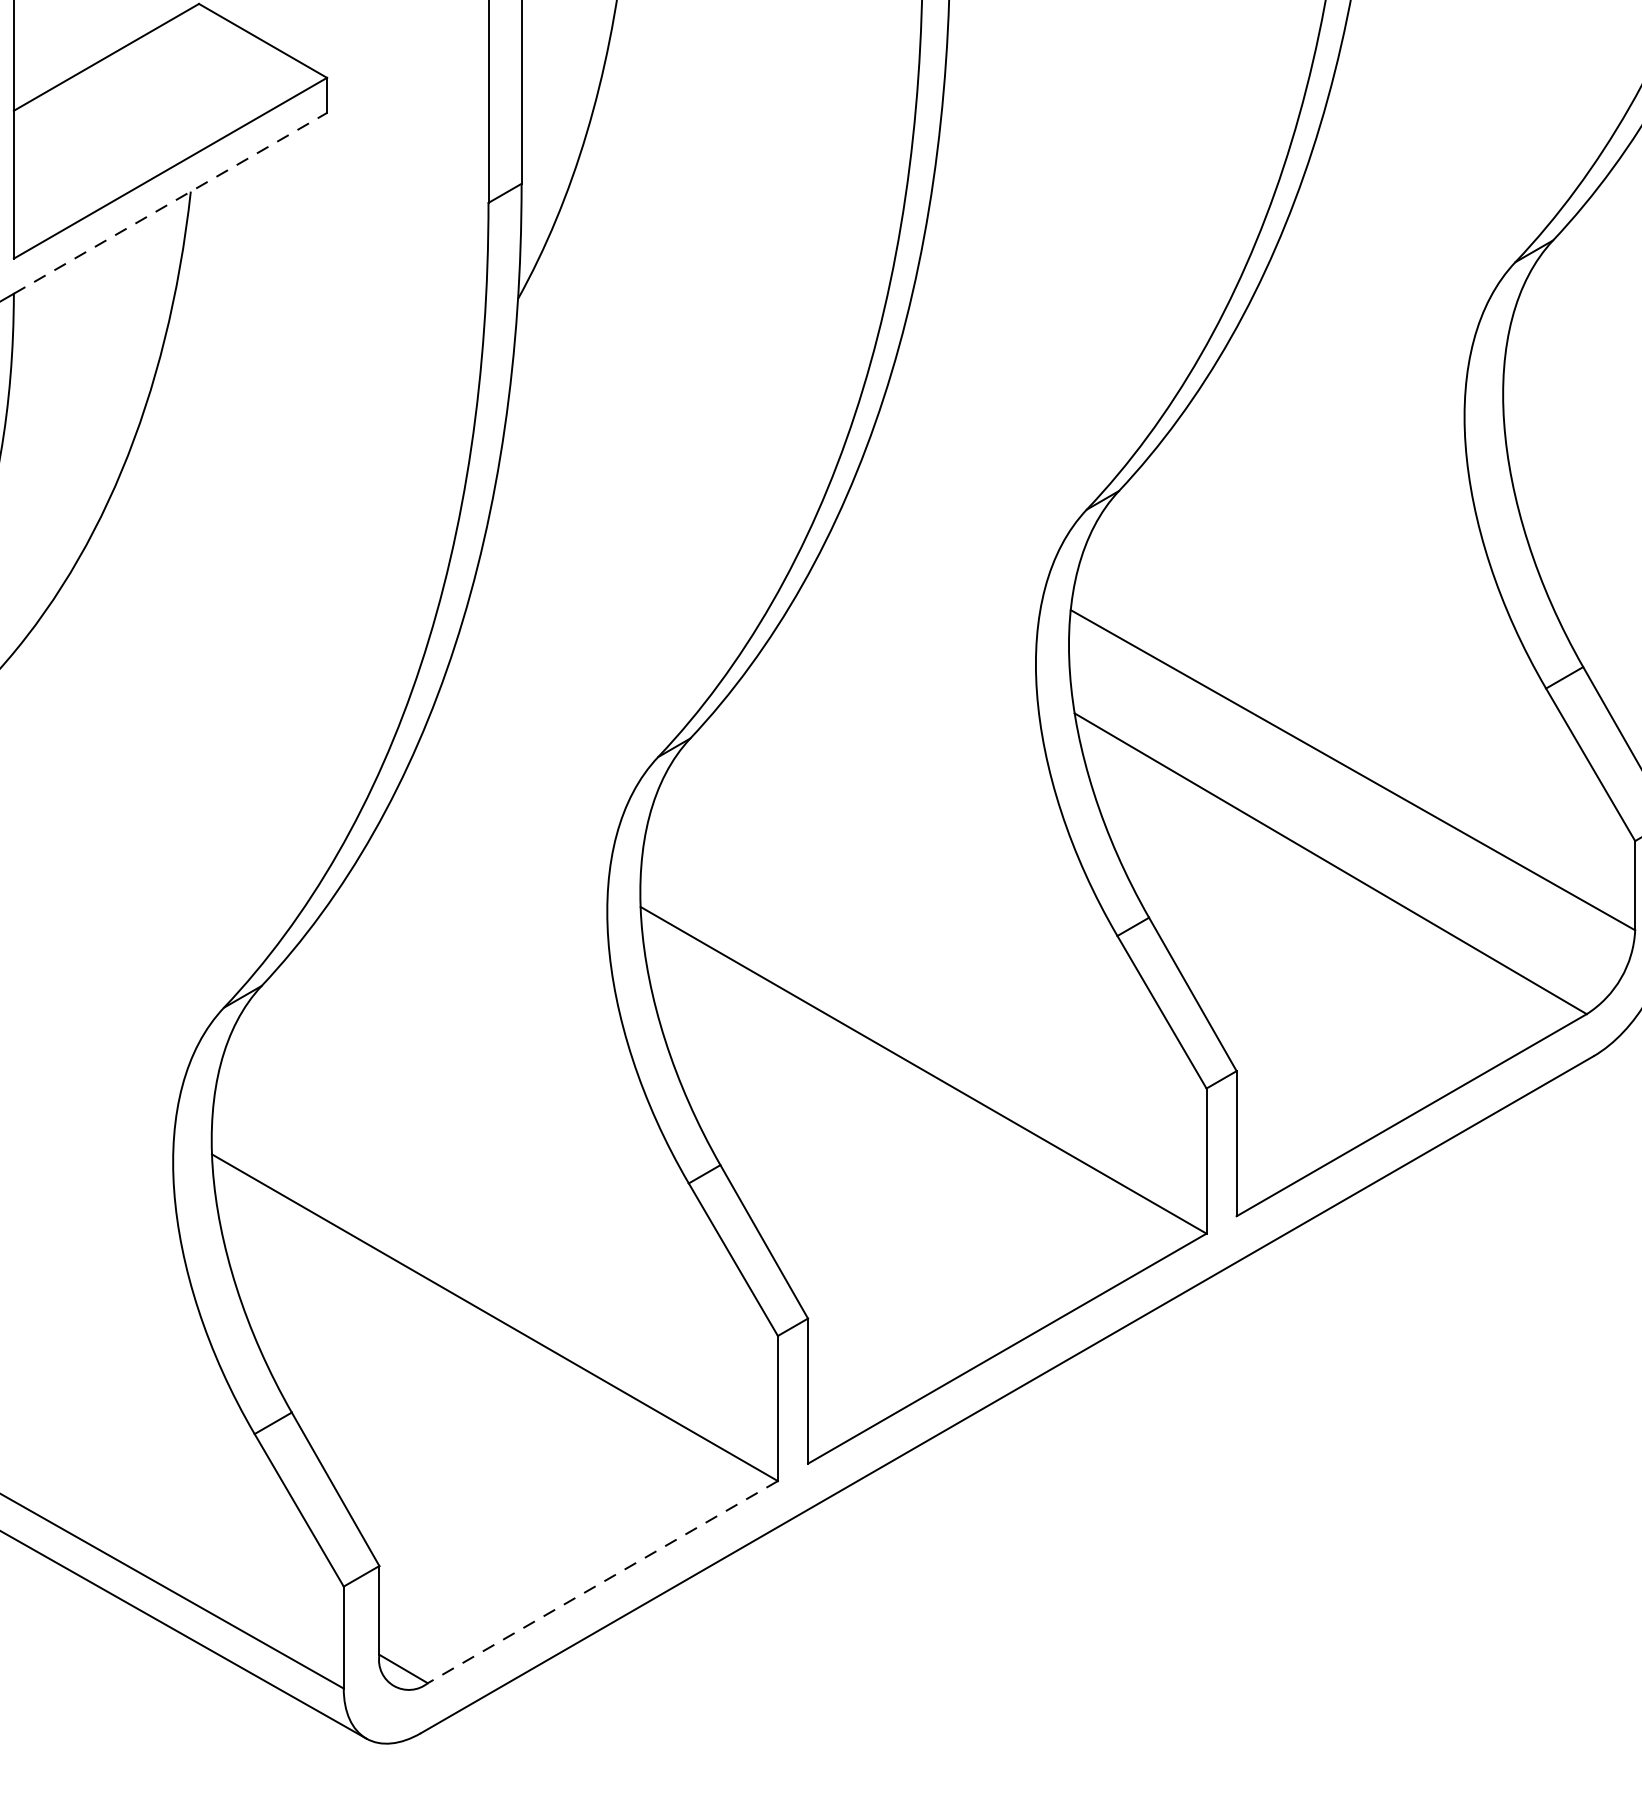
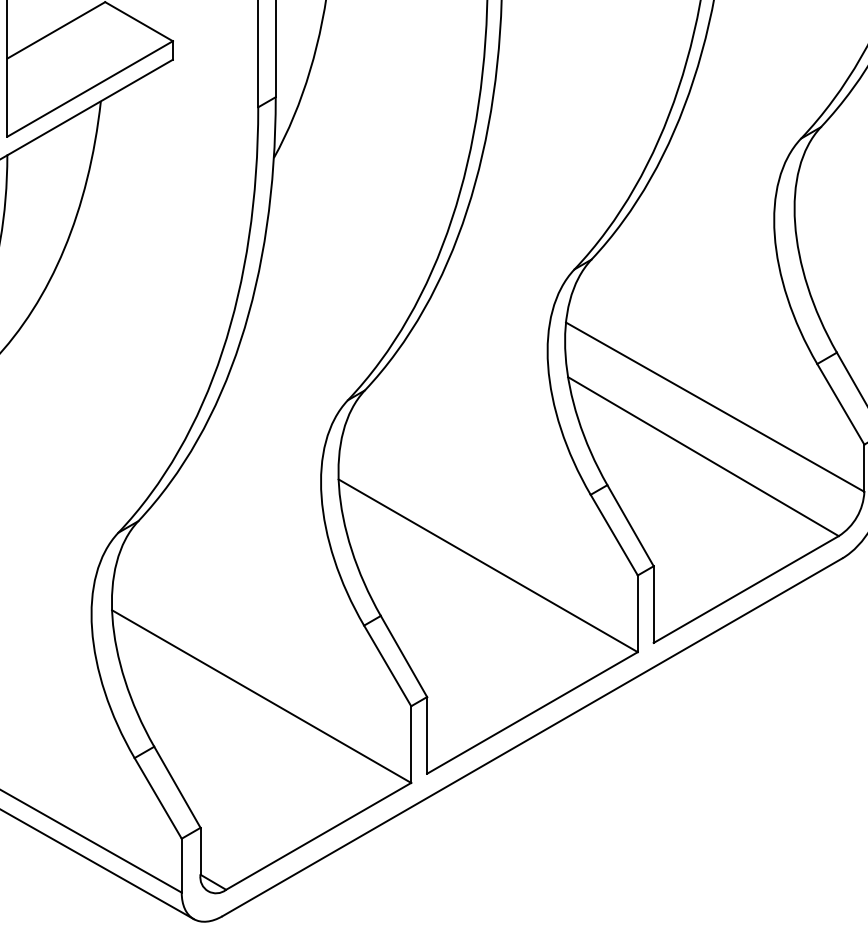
line: (171, 203) -> (90, 107), dashed -> solid
line: (602, 1582) -> (318, 836), dashed -> solid

